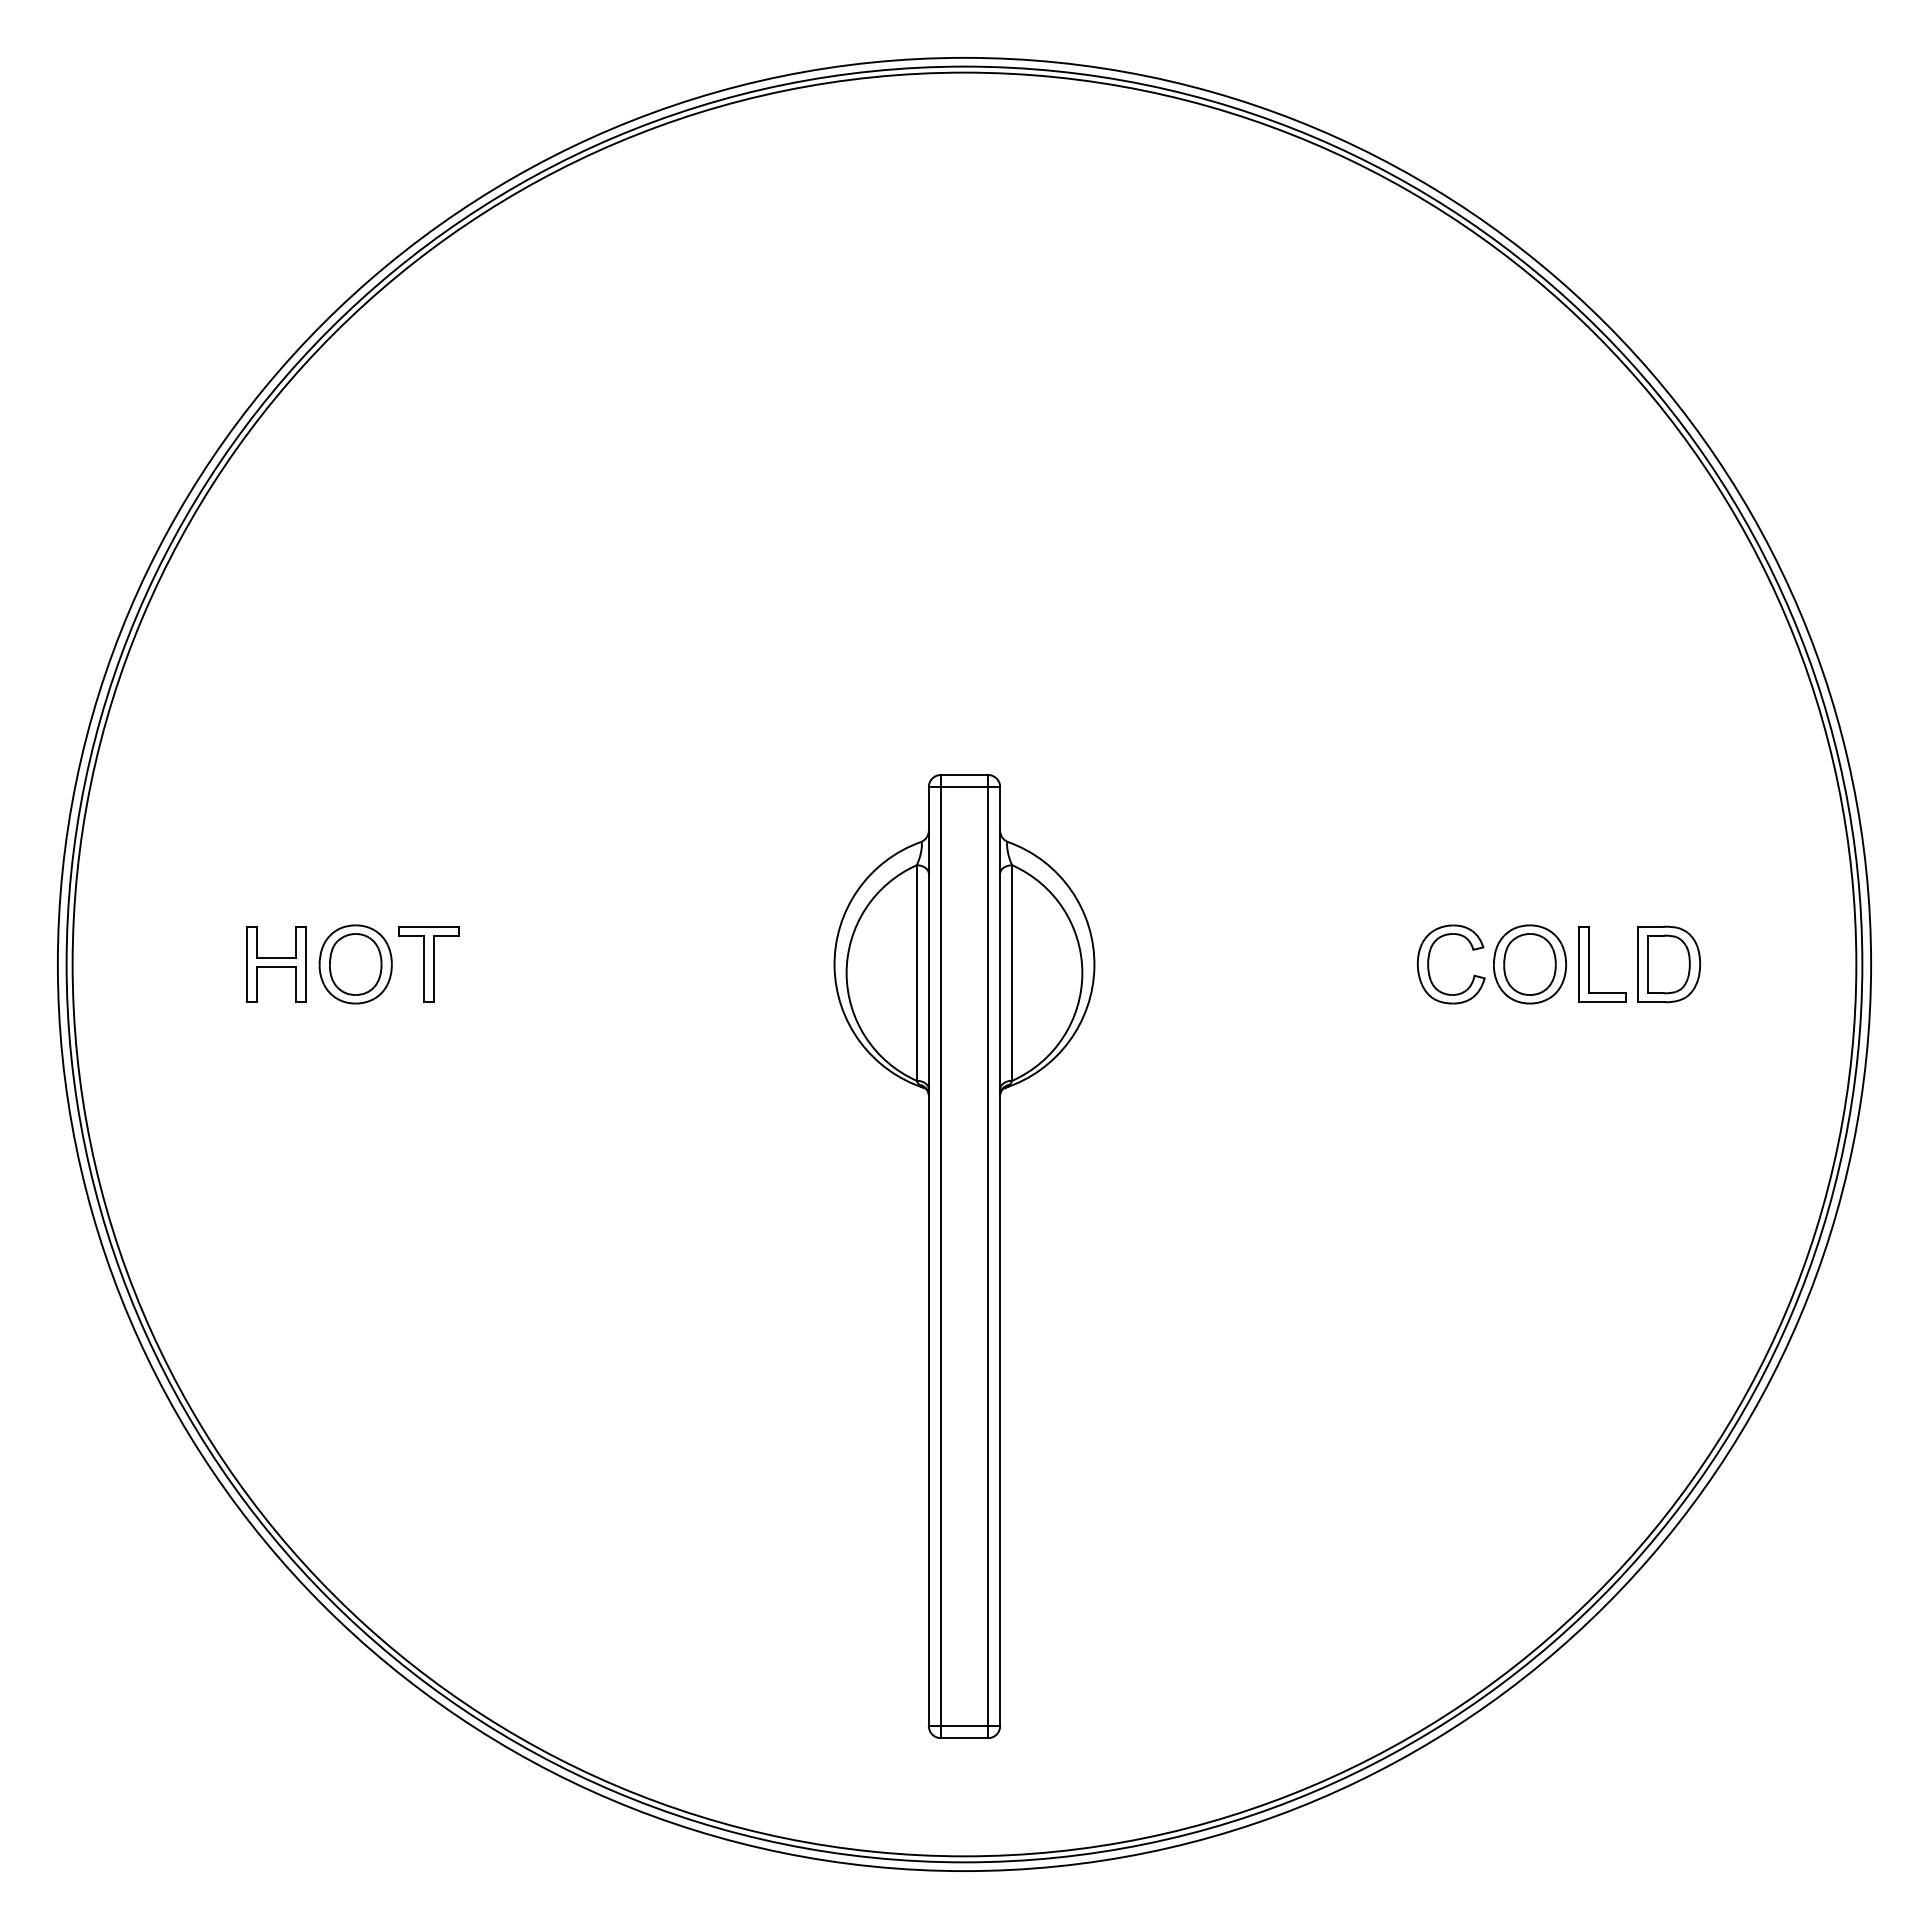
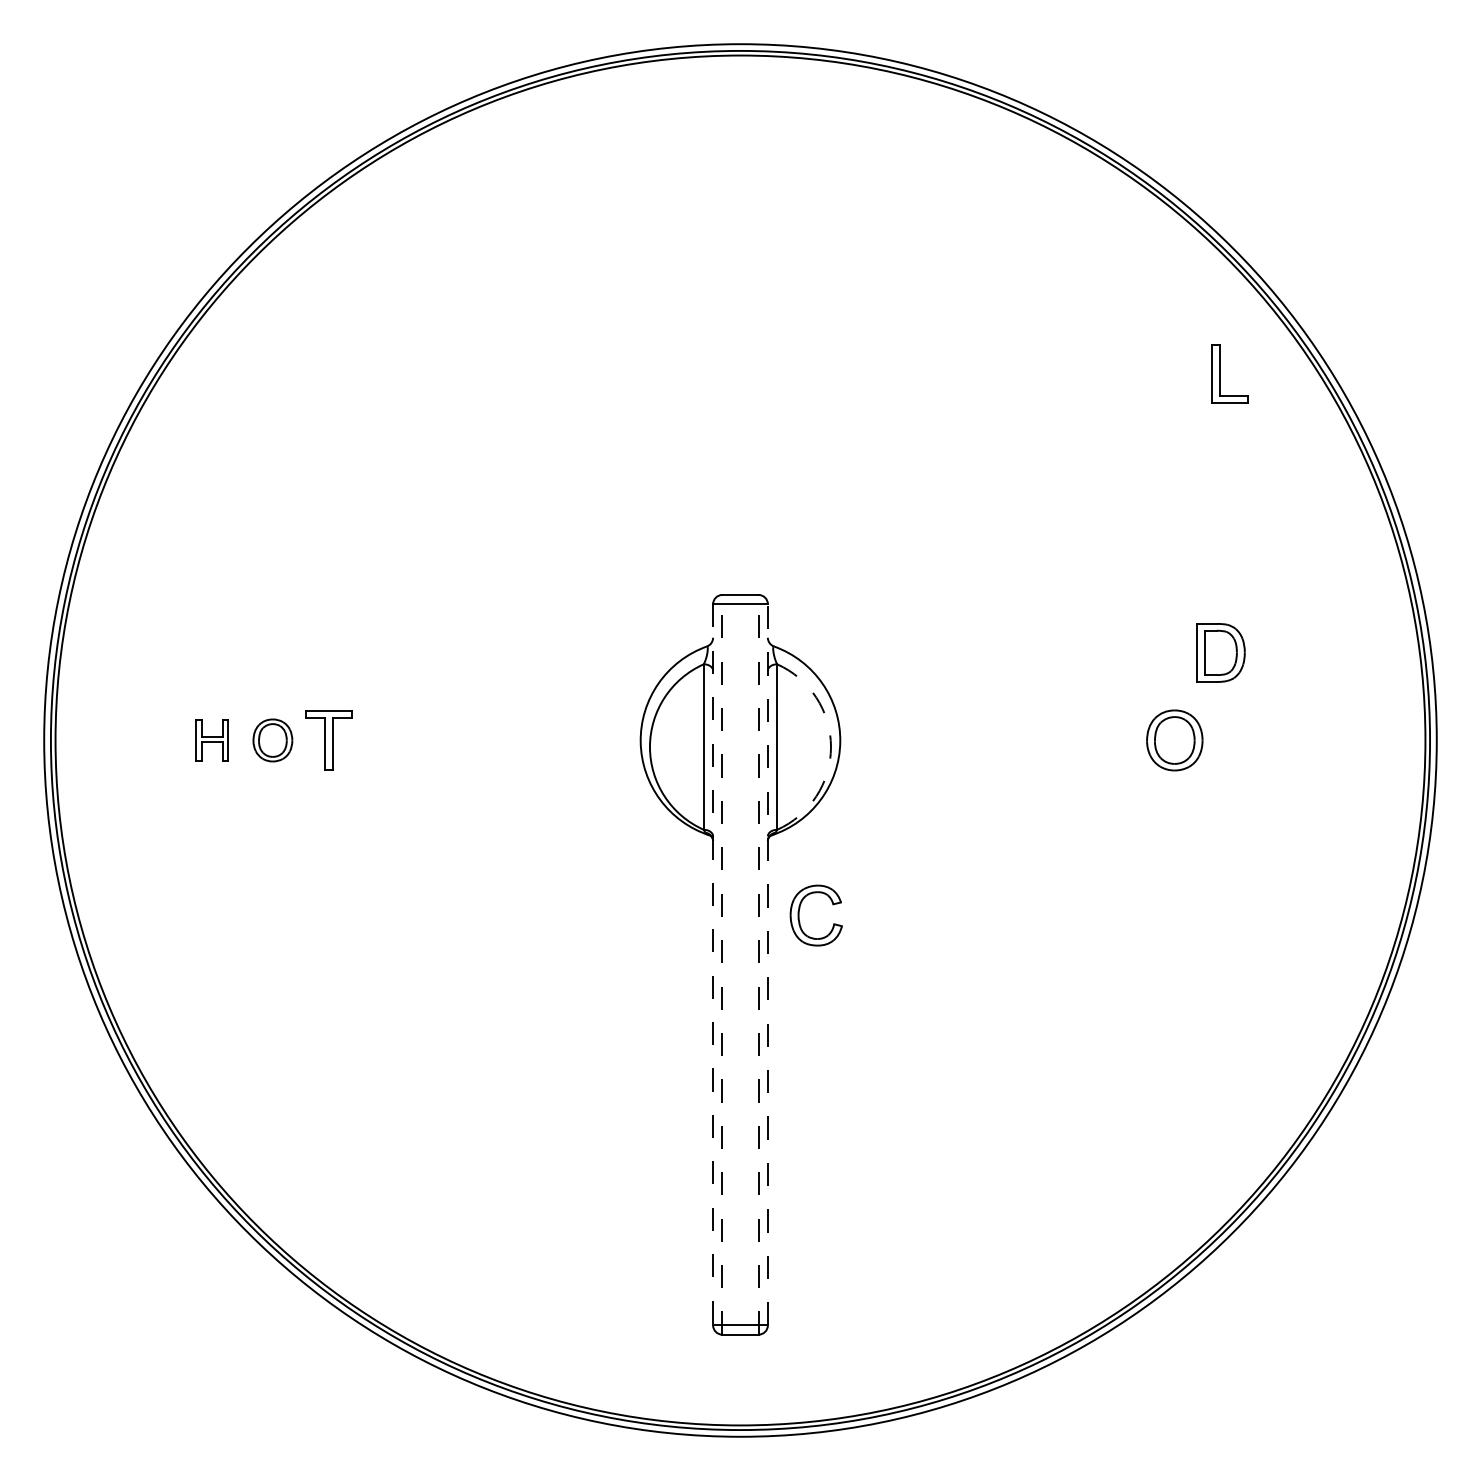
part: (276, 964) -> (212, 740), size x0.7
part: (355, 964) -> (272, 740), size x0.7
part: (1589, 964) -> (1220, 374), moved
part: (1669, 964) -> (1221, 652), moved
part: (1429, 965) -> (799, 916), moved
arc: (1082, 973) -> (831, 747), solid -> dashed
line: (940, 1256) -> (722, 964), solid -> dashed
line: (988, 1256) -> (758, 964), solid -> dashed
line: (1000, 1256) -> (768, 964), solid -> dashed
line: (928, 1257) -> (712, 965), solid -> dashed

